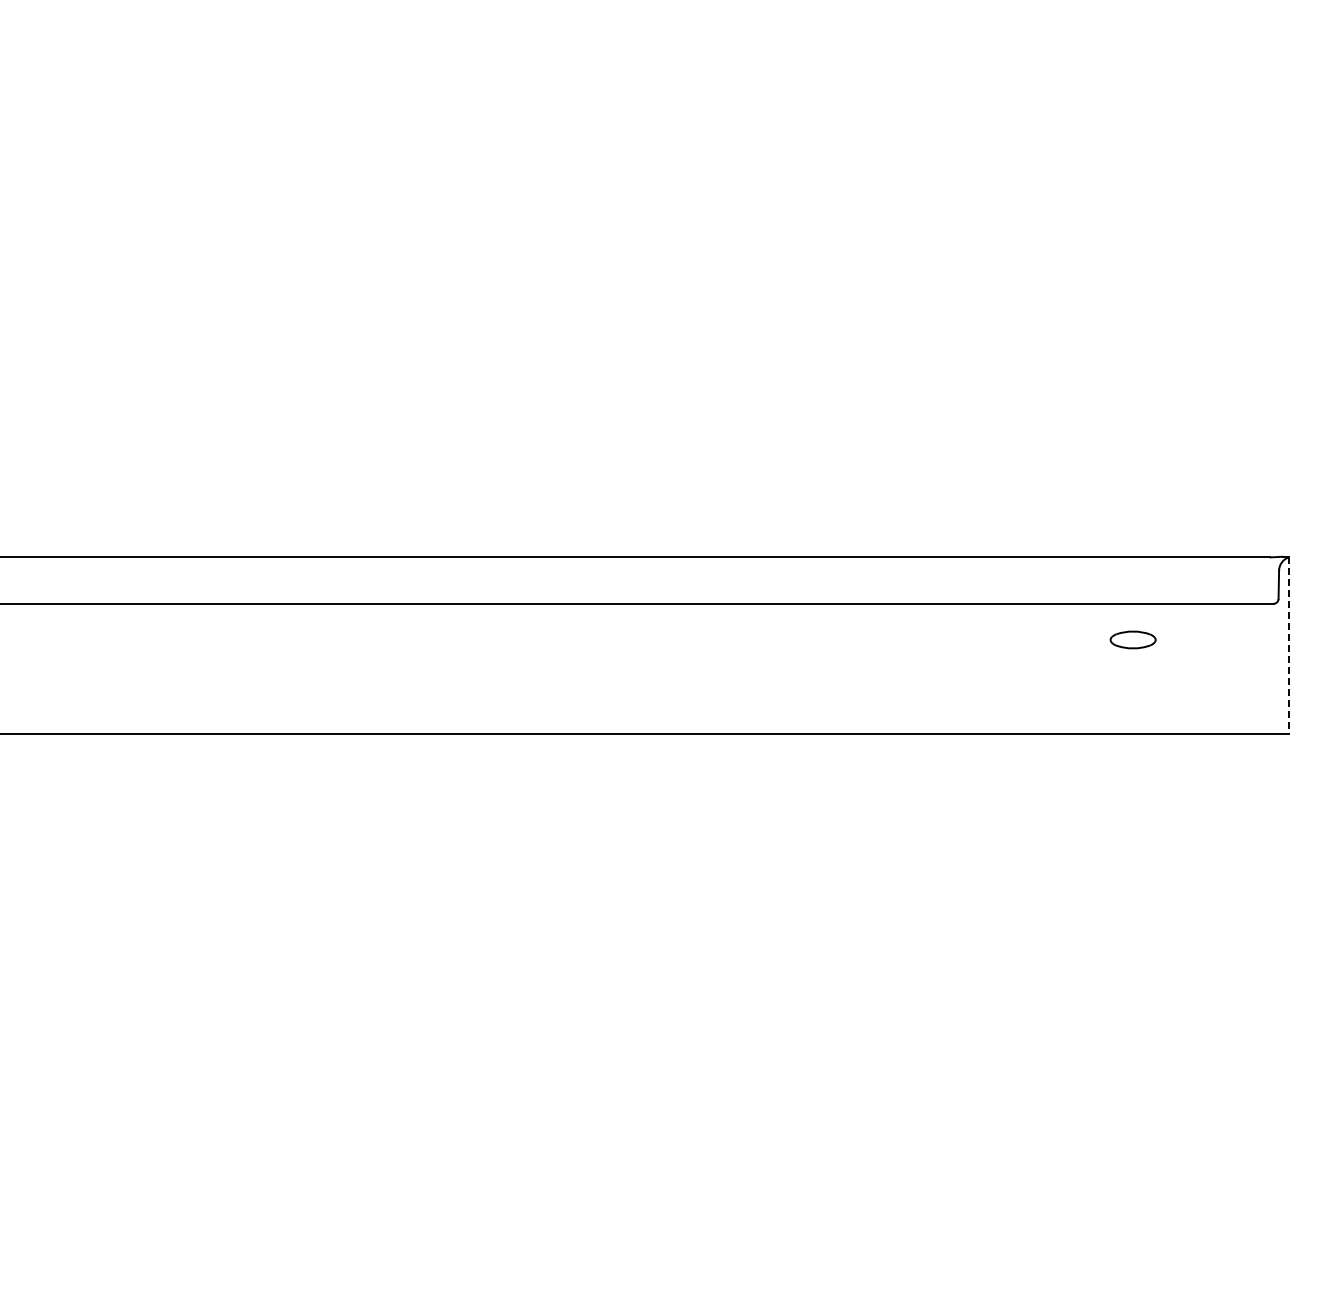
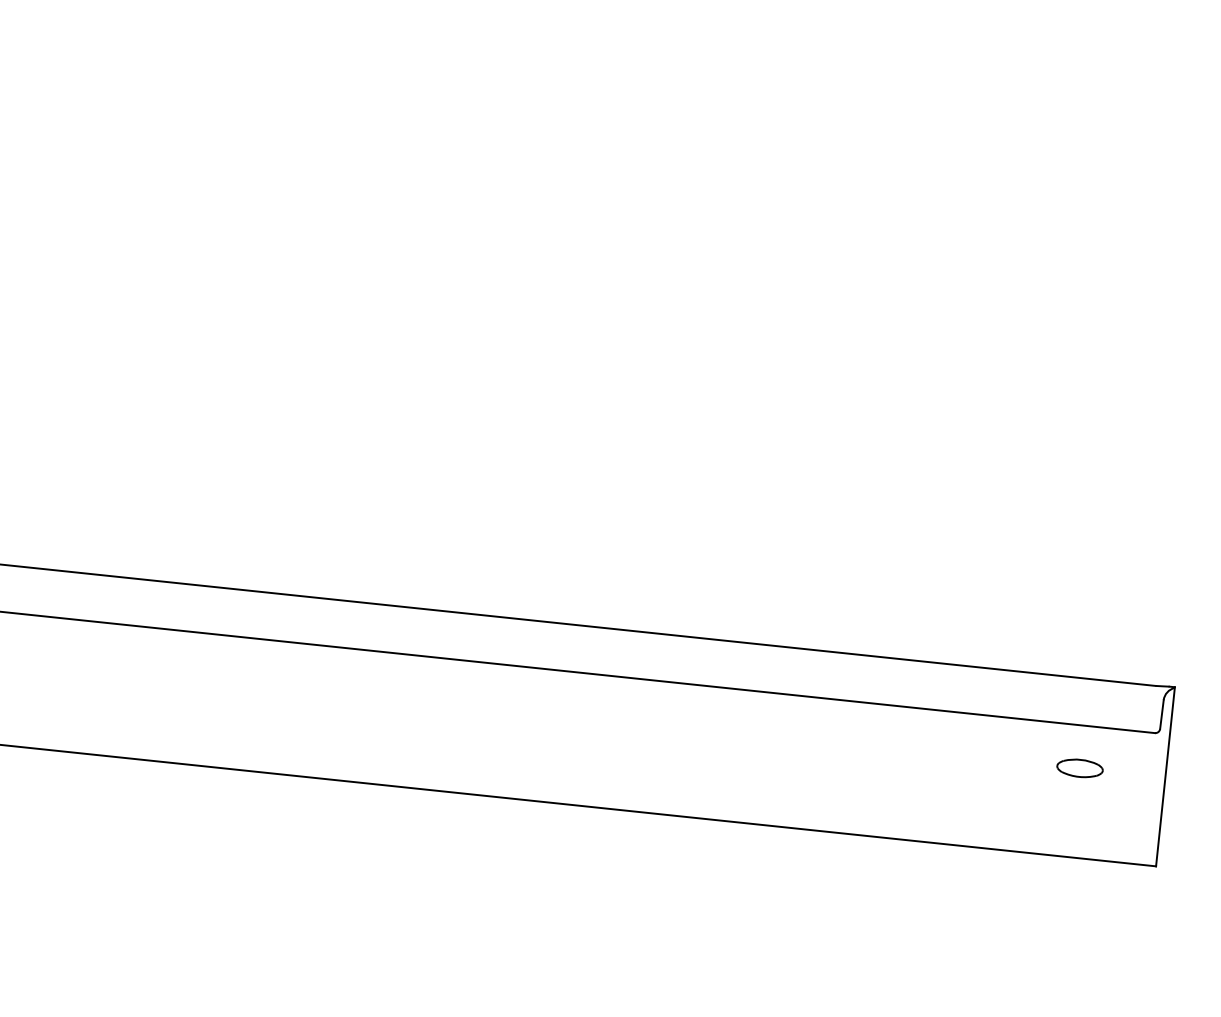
part: (1132, 639) -> (1079, 767), moved
line: (1288, 645) -> (1165, 776), dashed -> solid

